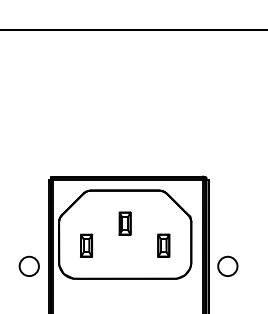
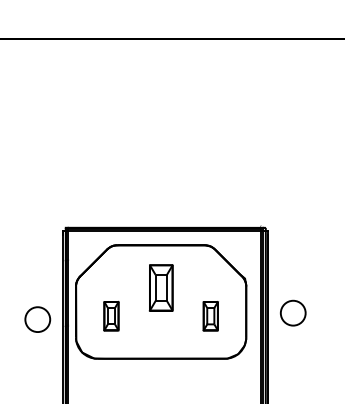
part: (124, 223) -> (160, 287), size x1.6
part: (28, 265) -> (36, 318), moved
part: (227, 265) -> (292, 312), moved

